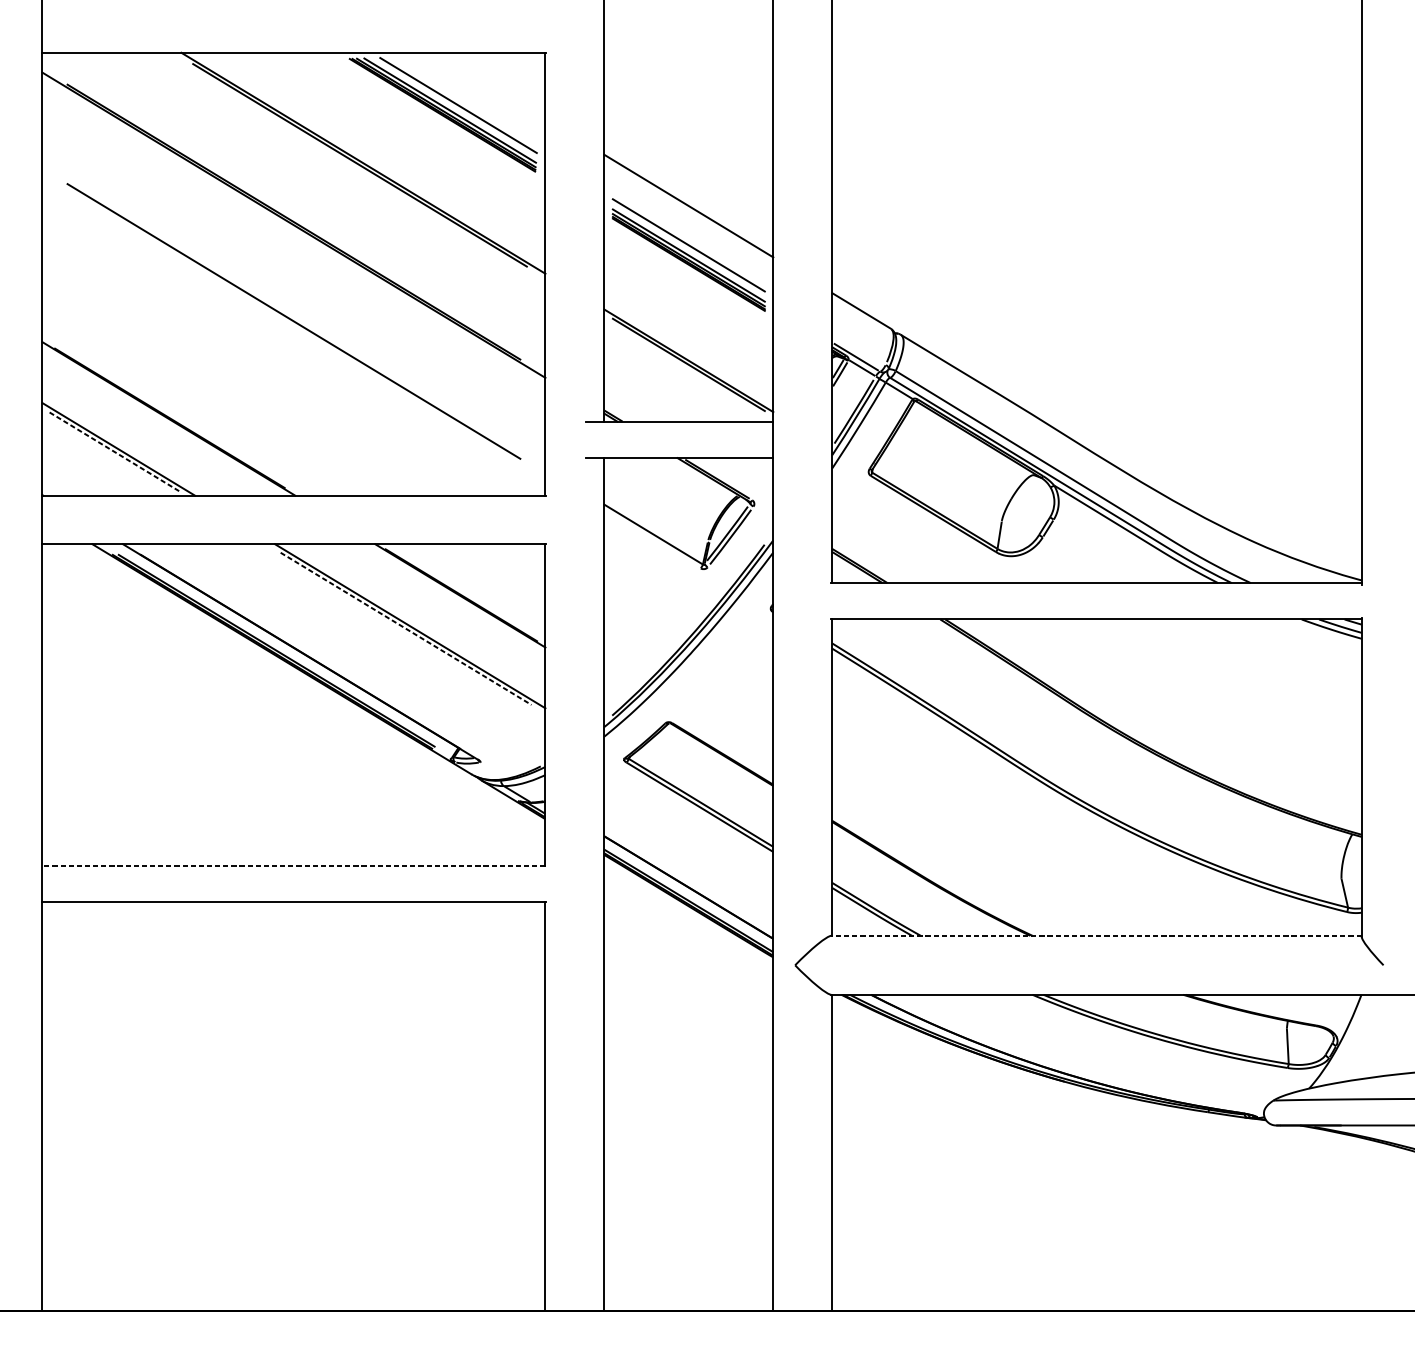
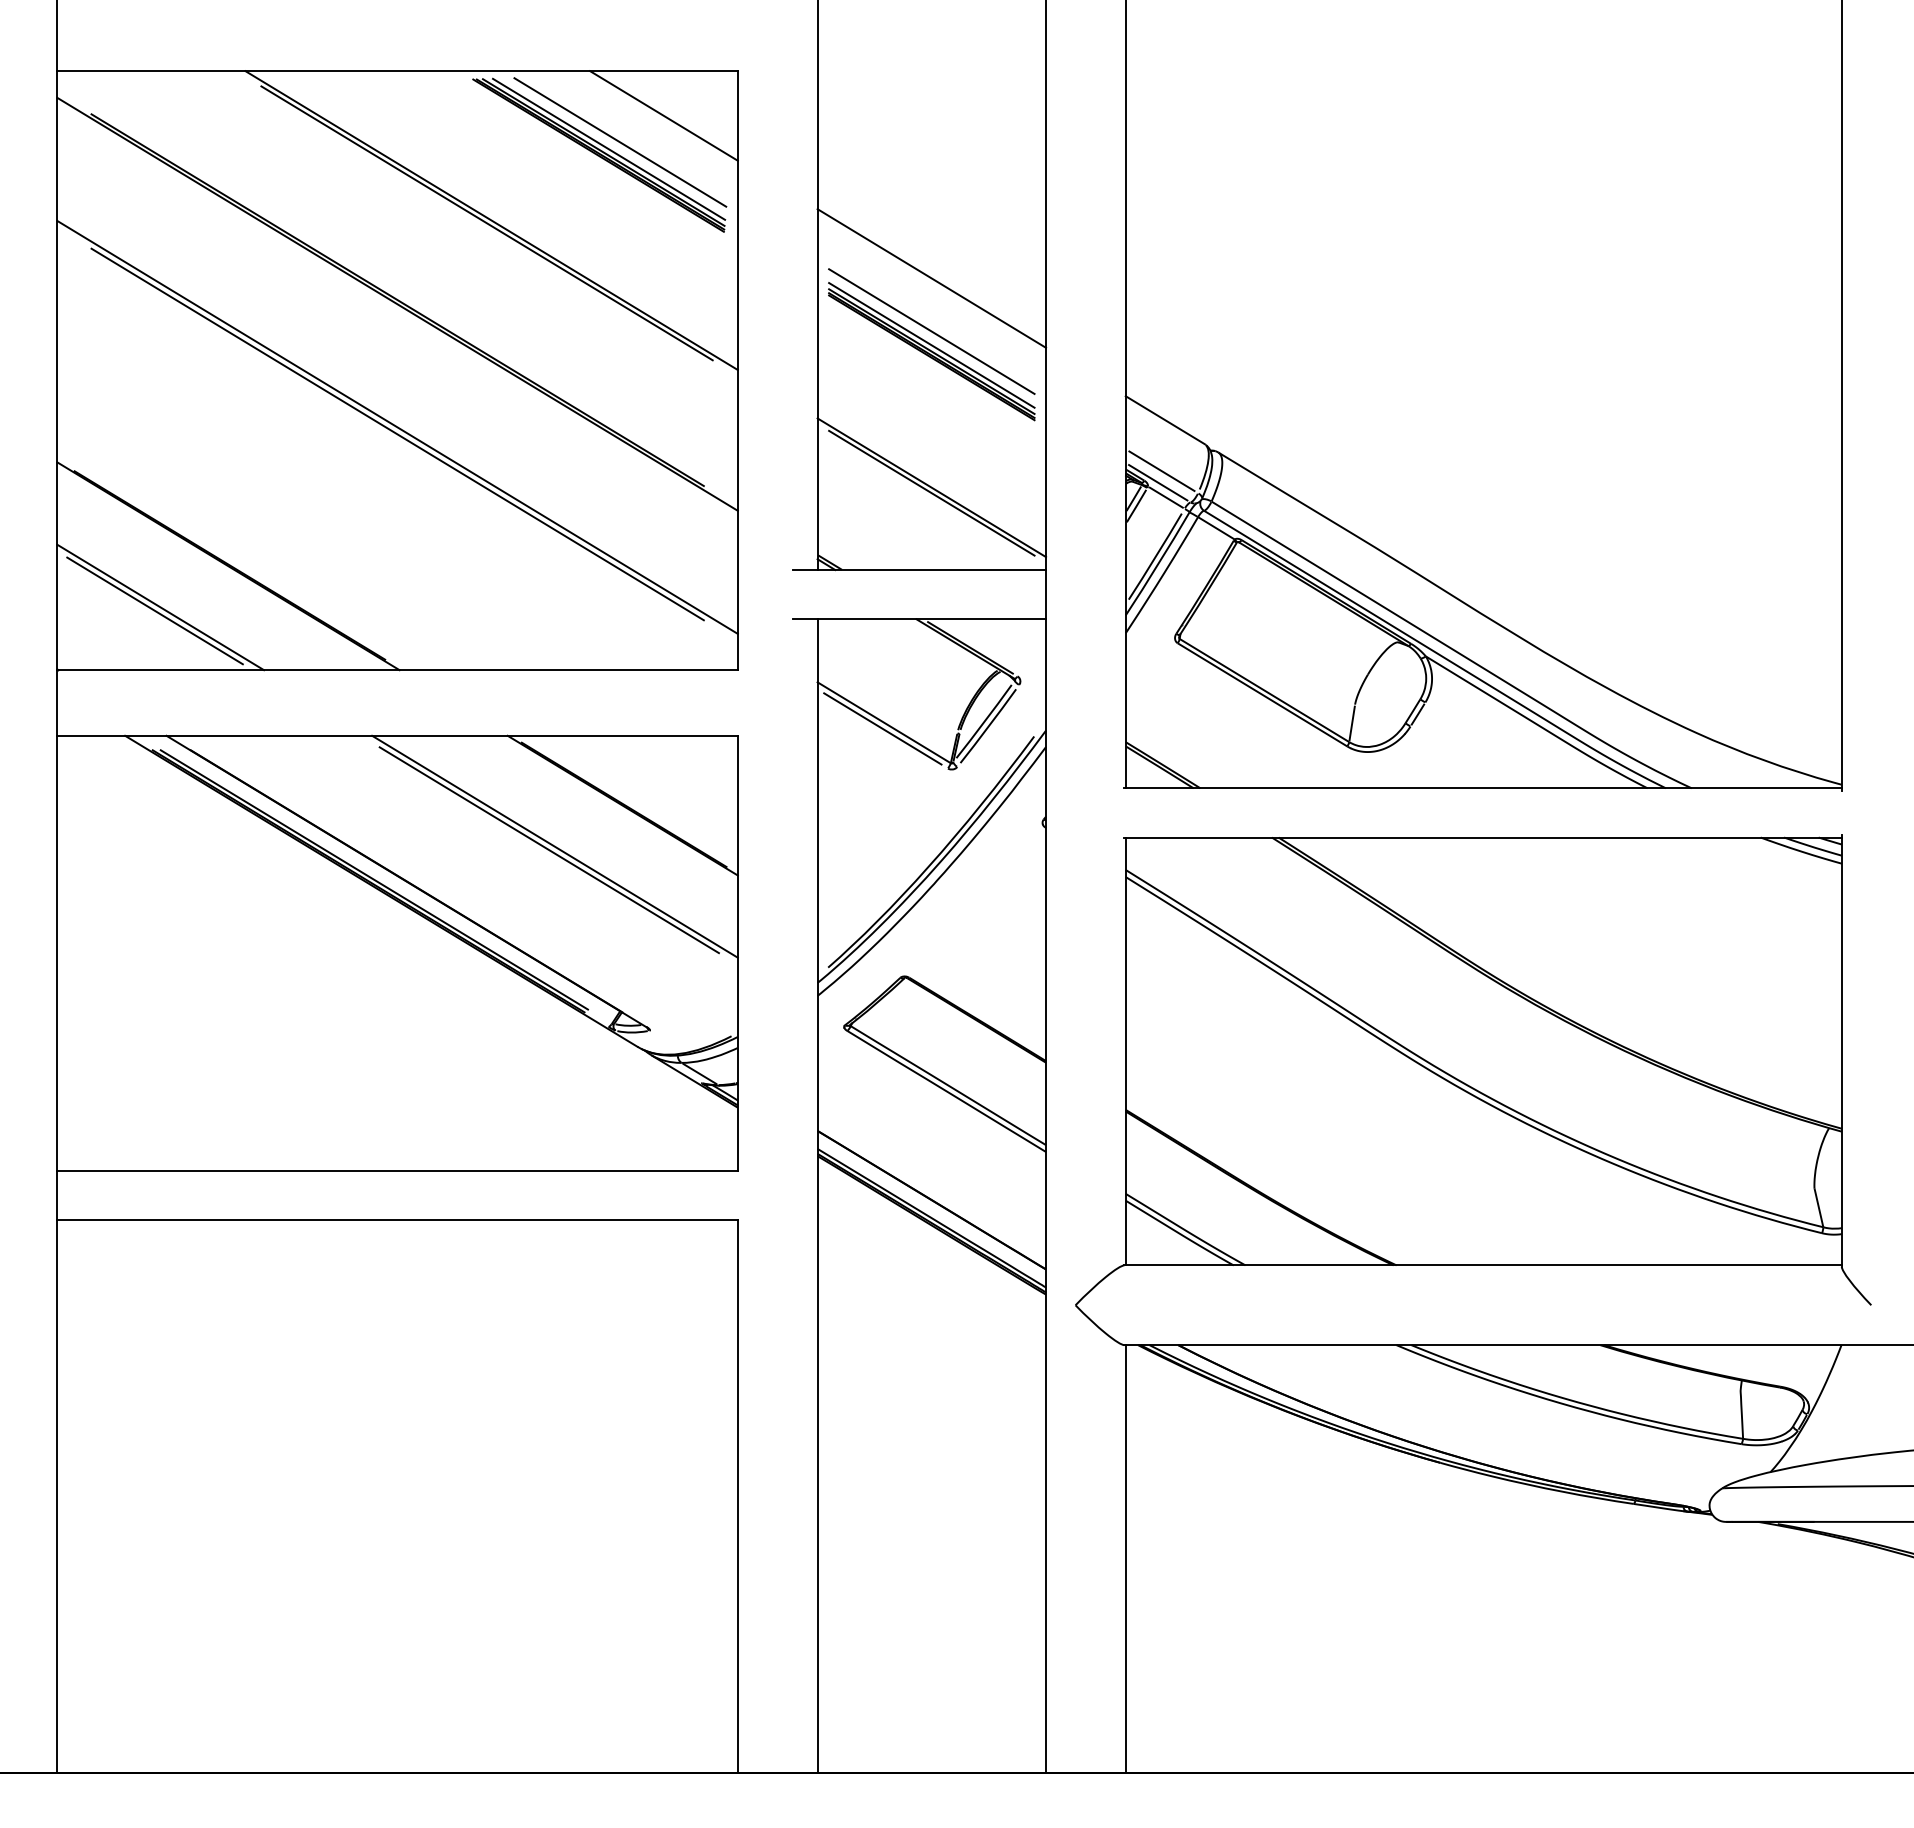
line: (490, 85) -> (663, 115), added
line: (293, 315) -> (397, 426), added
line: (858, 348) -> (1161, 471), added
line: (114, 451) -> (155, 610), dashed -> solid
line: (652, 538) -> (882, 728), added
line: (406, 629) -> (549, 850), dashed -> solid
line: (293, 865) -> (397, 1170), dashed -> solid
line: (1096, 935) -> (1483, 1265), dashed -> solid

